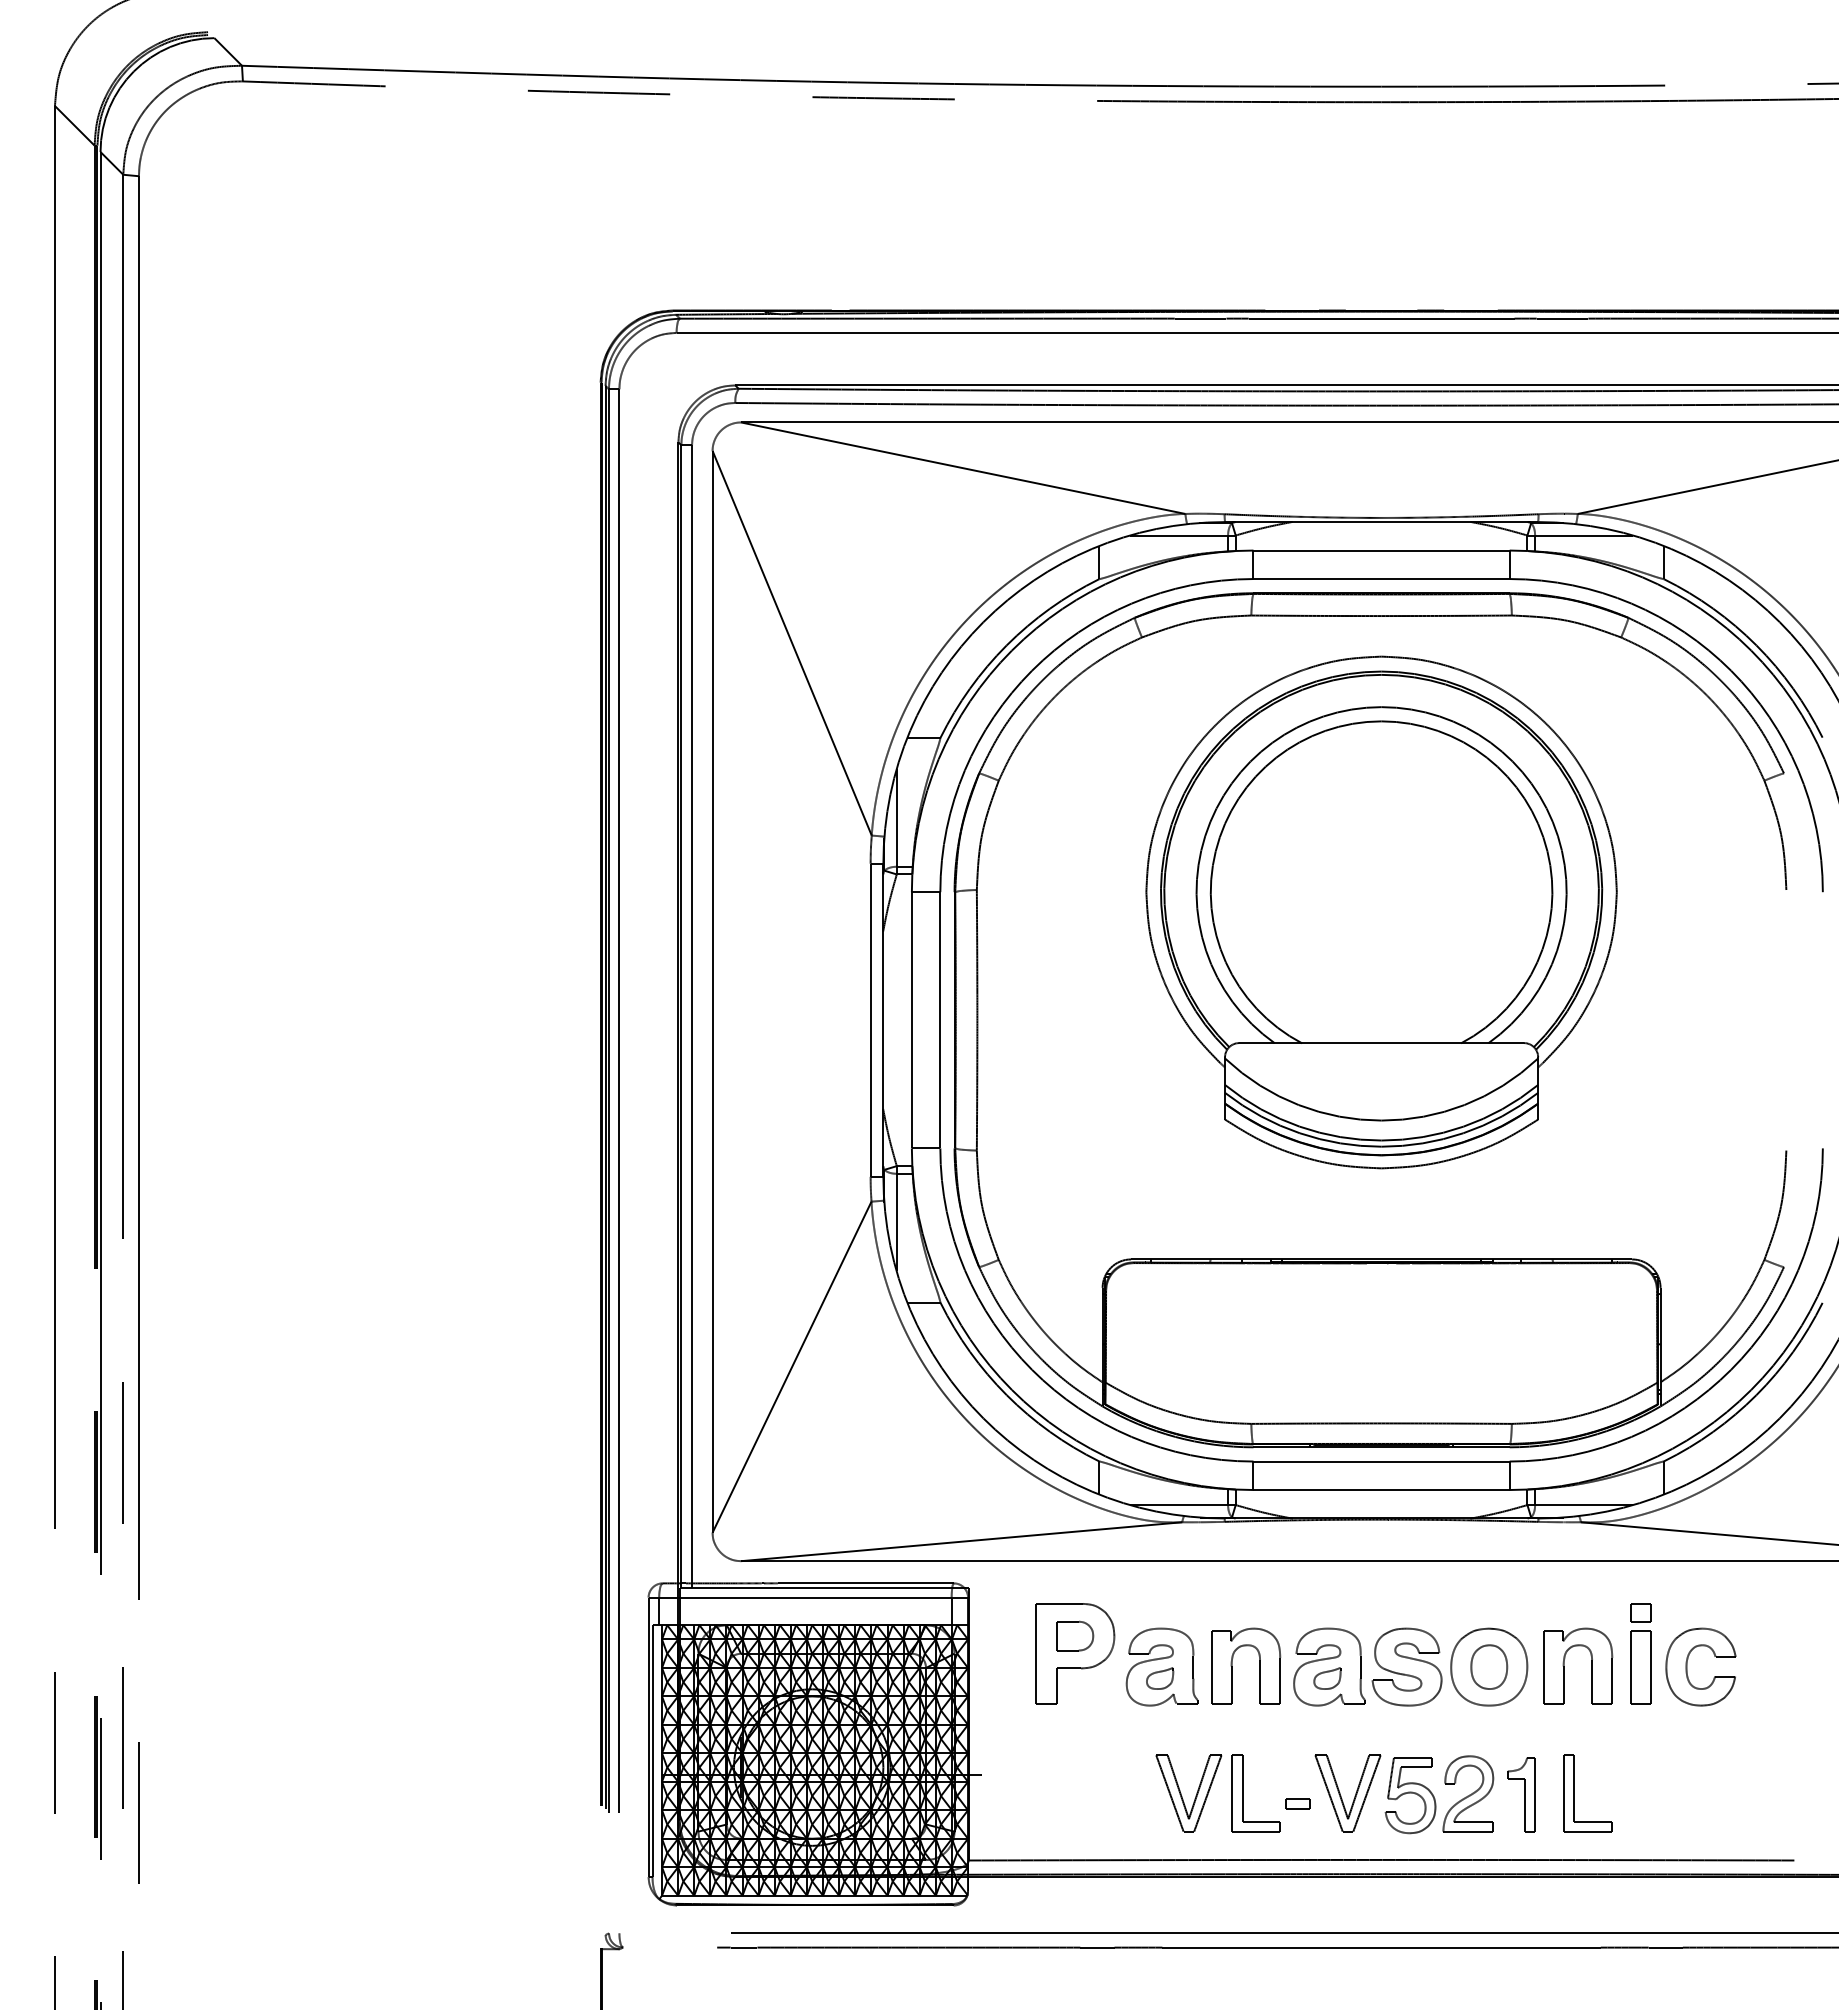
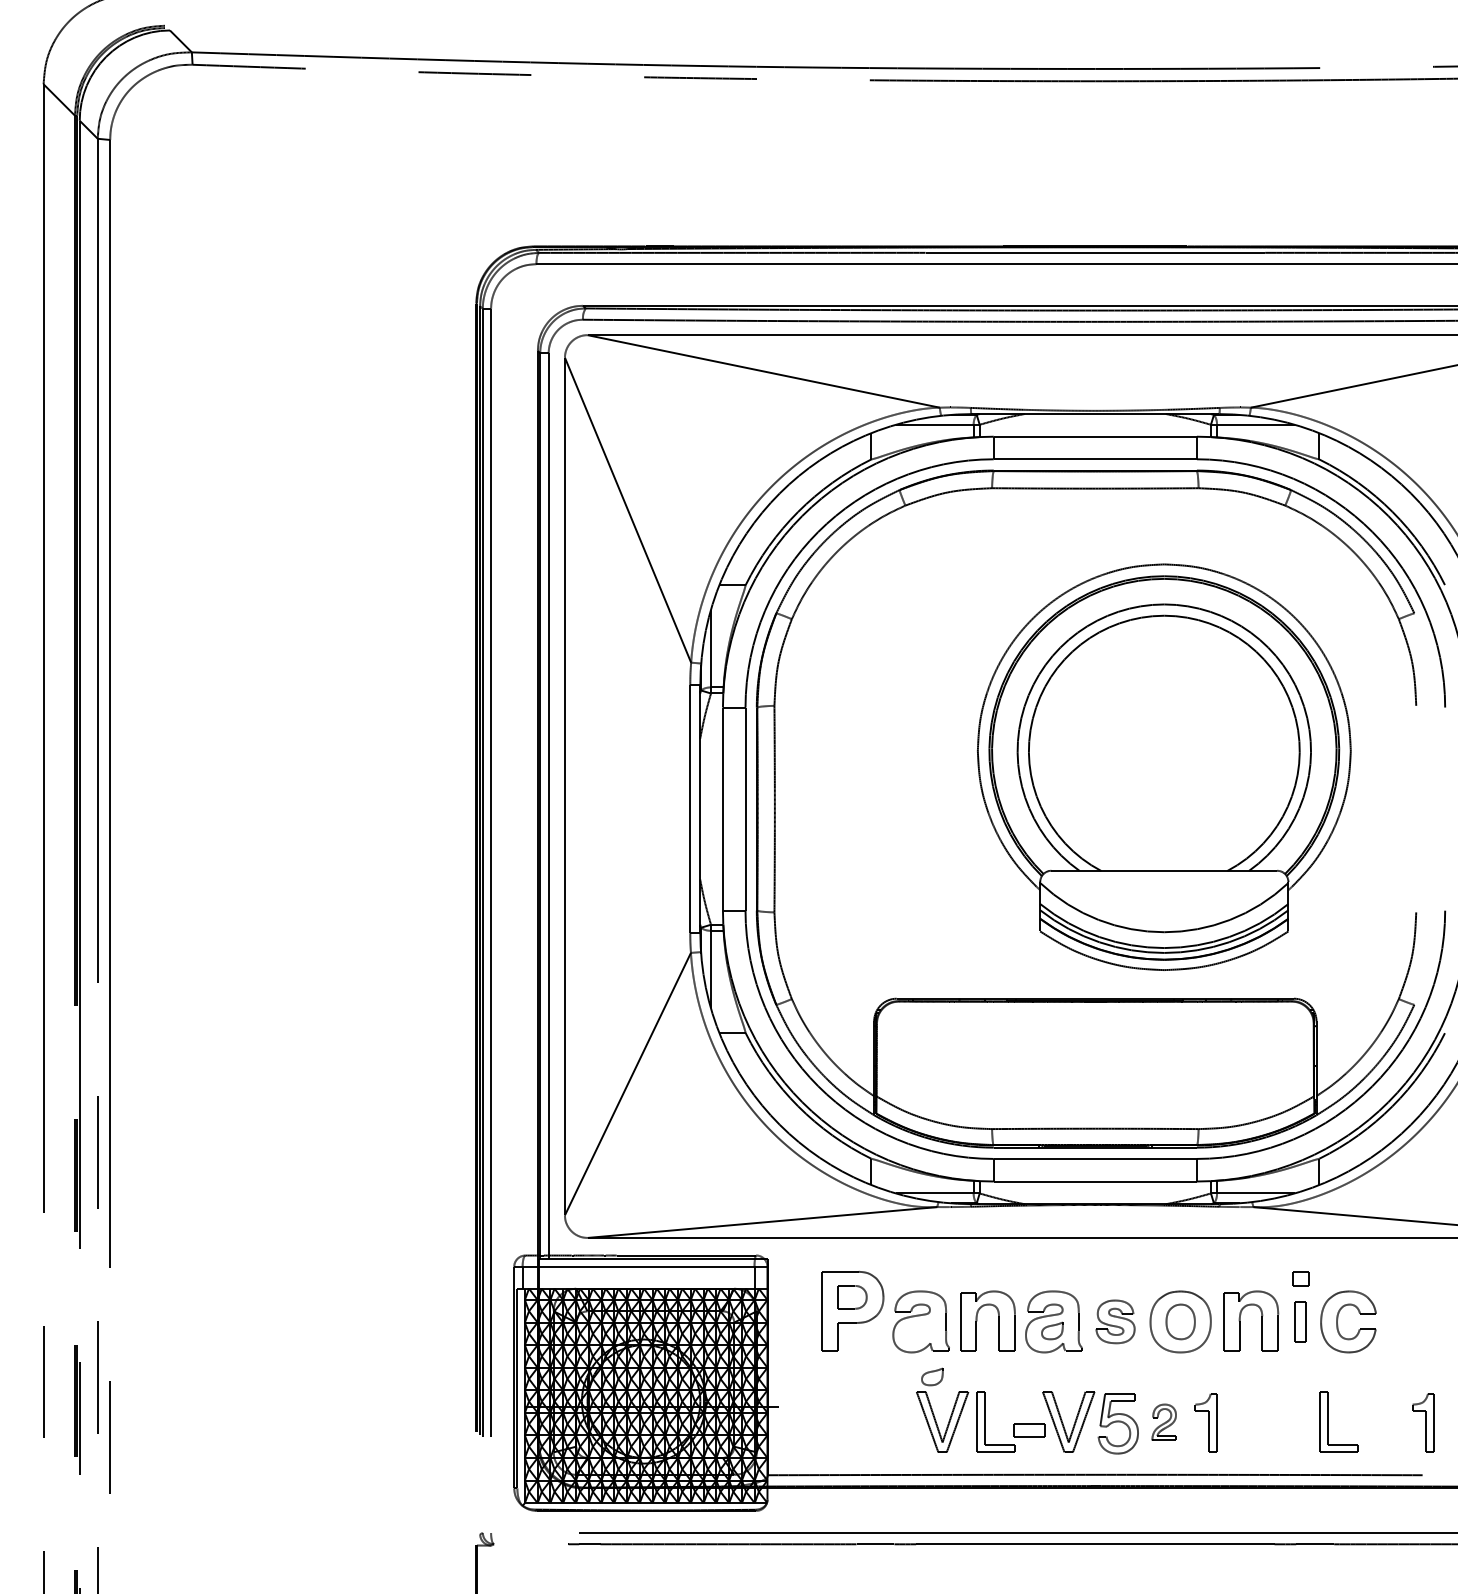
part: (1381, 912) -> (1164, 767), moved
part: (1406, 1666) -> (1115, 1321), size x0.7
part: (1640, 1667) -> (1300, 1322), size x0.7
part: (1160, 1678) -> (932, 1376), moved
part: (1468, 1793) -> (1164, 1422), size x0.6
part: (1574, 1793) -> (1328, 1422), moved
part: (1795, 1794) -> (1423, 1422), added
part: (1297, 1803) -> (1028, 1430), size x1.6

